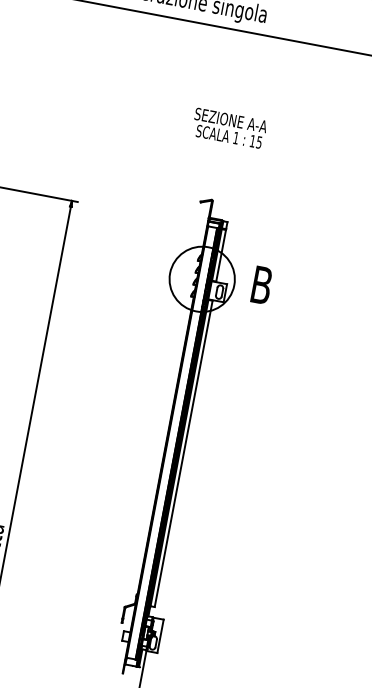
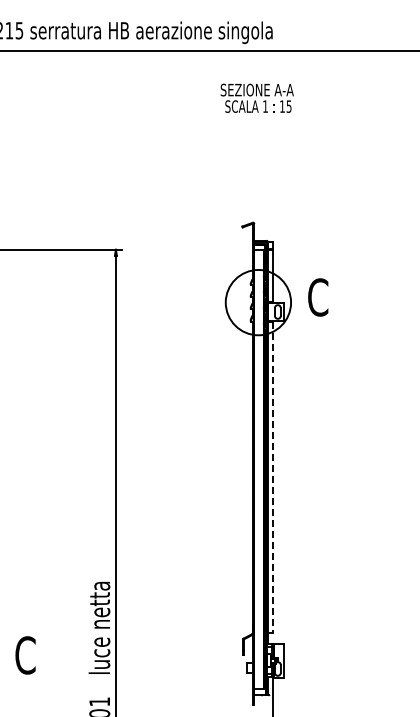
text: (228, 127) -> (256, 97), moved
text: (262, 285) -> (318, 297), B -> C
line: (183, 453) -> (272, 477), solid -> dashed

